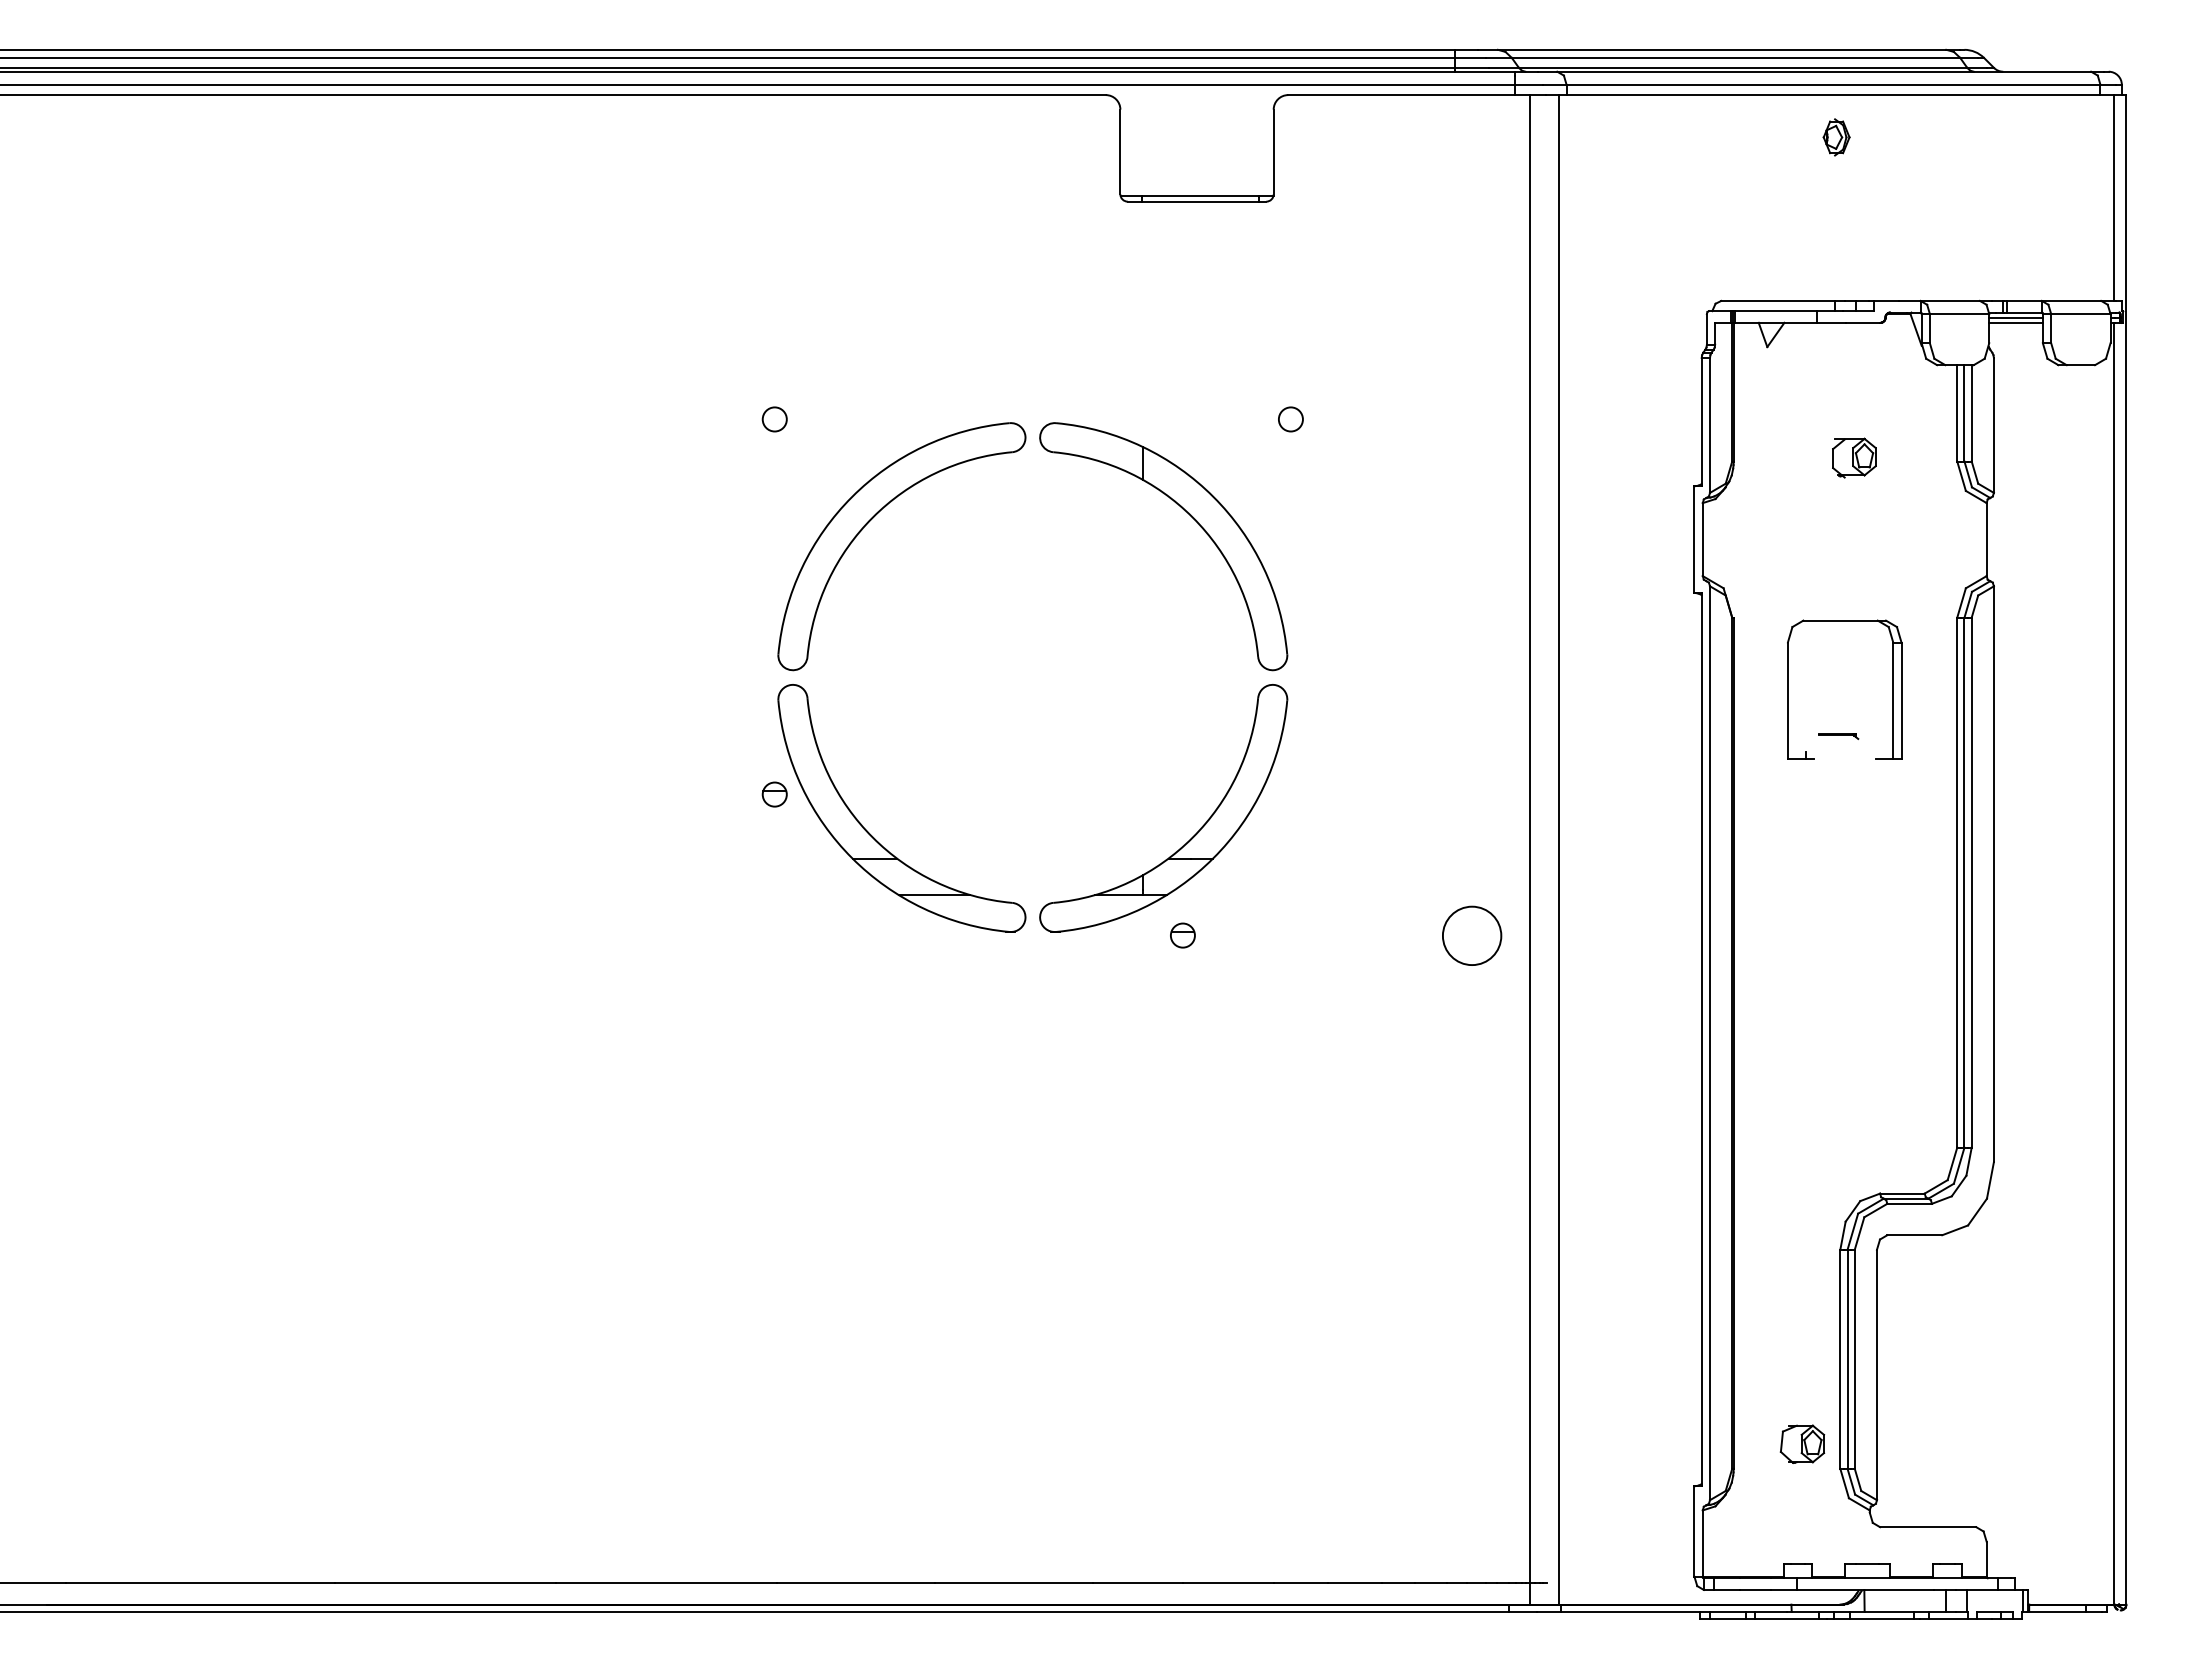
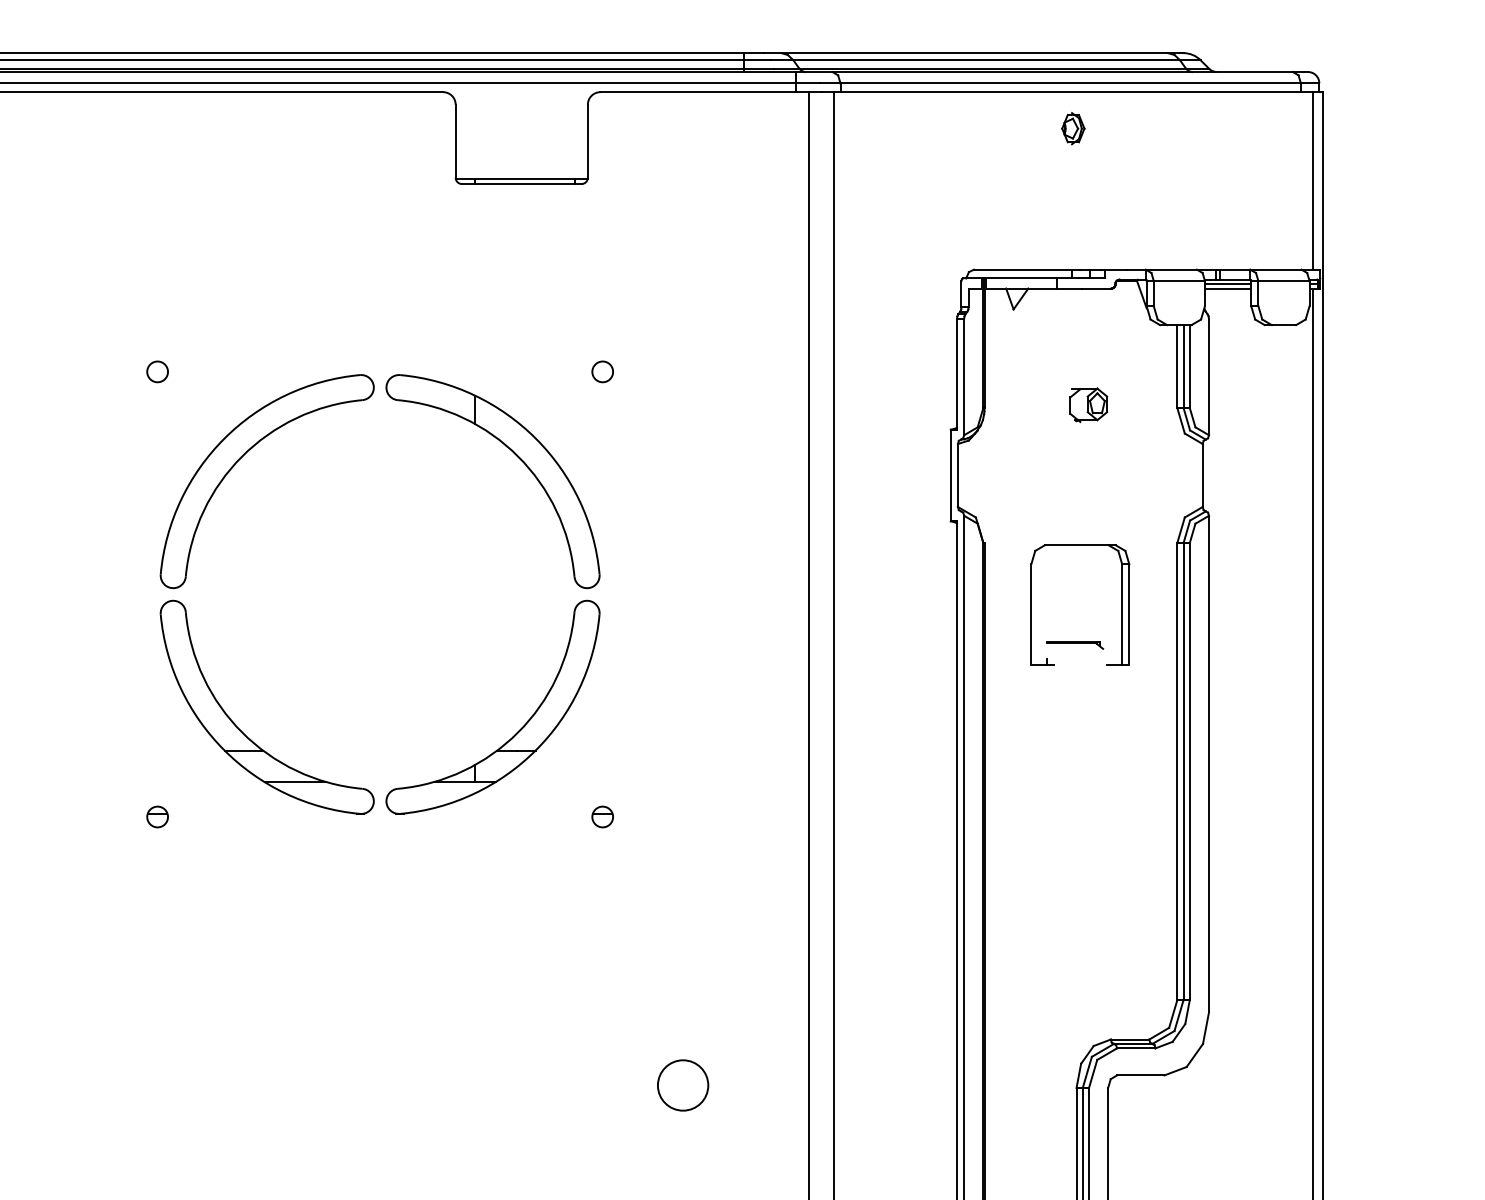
part: (1838, 736) -> (1074, 645), size x1.67
part: (774, 794) -> (157, 816), moved
part: (1182, 935) -> (602, 816), moved
circle: (1472, 935) -> (683, 1085), moved

